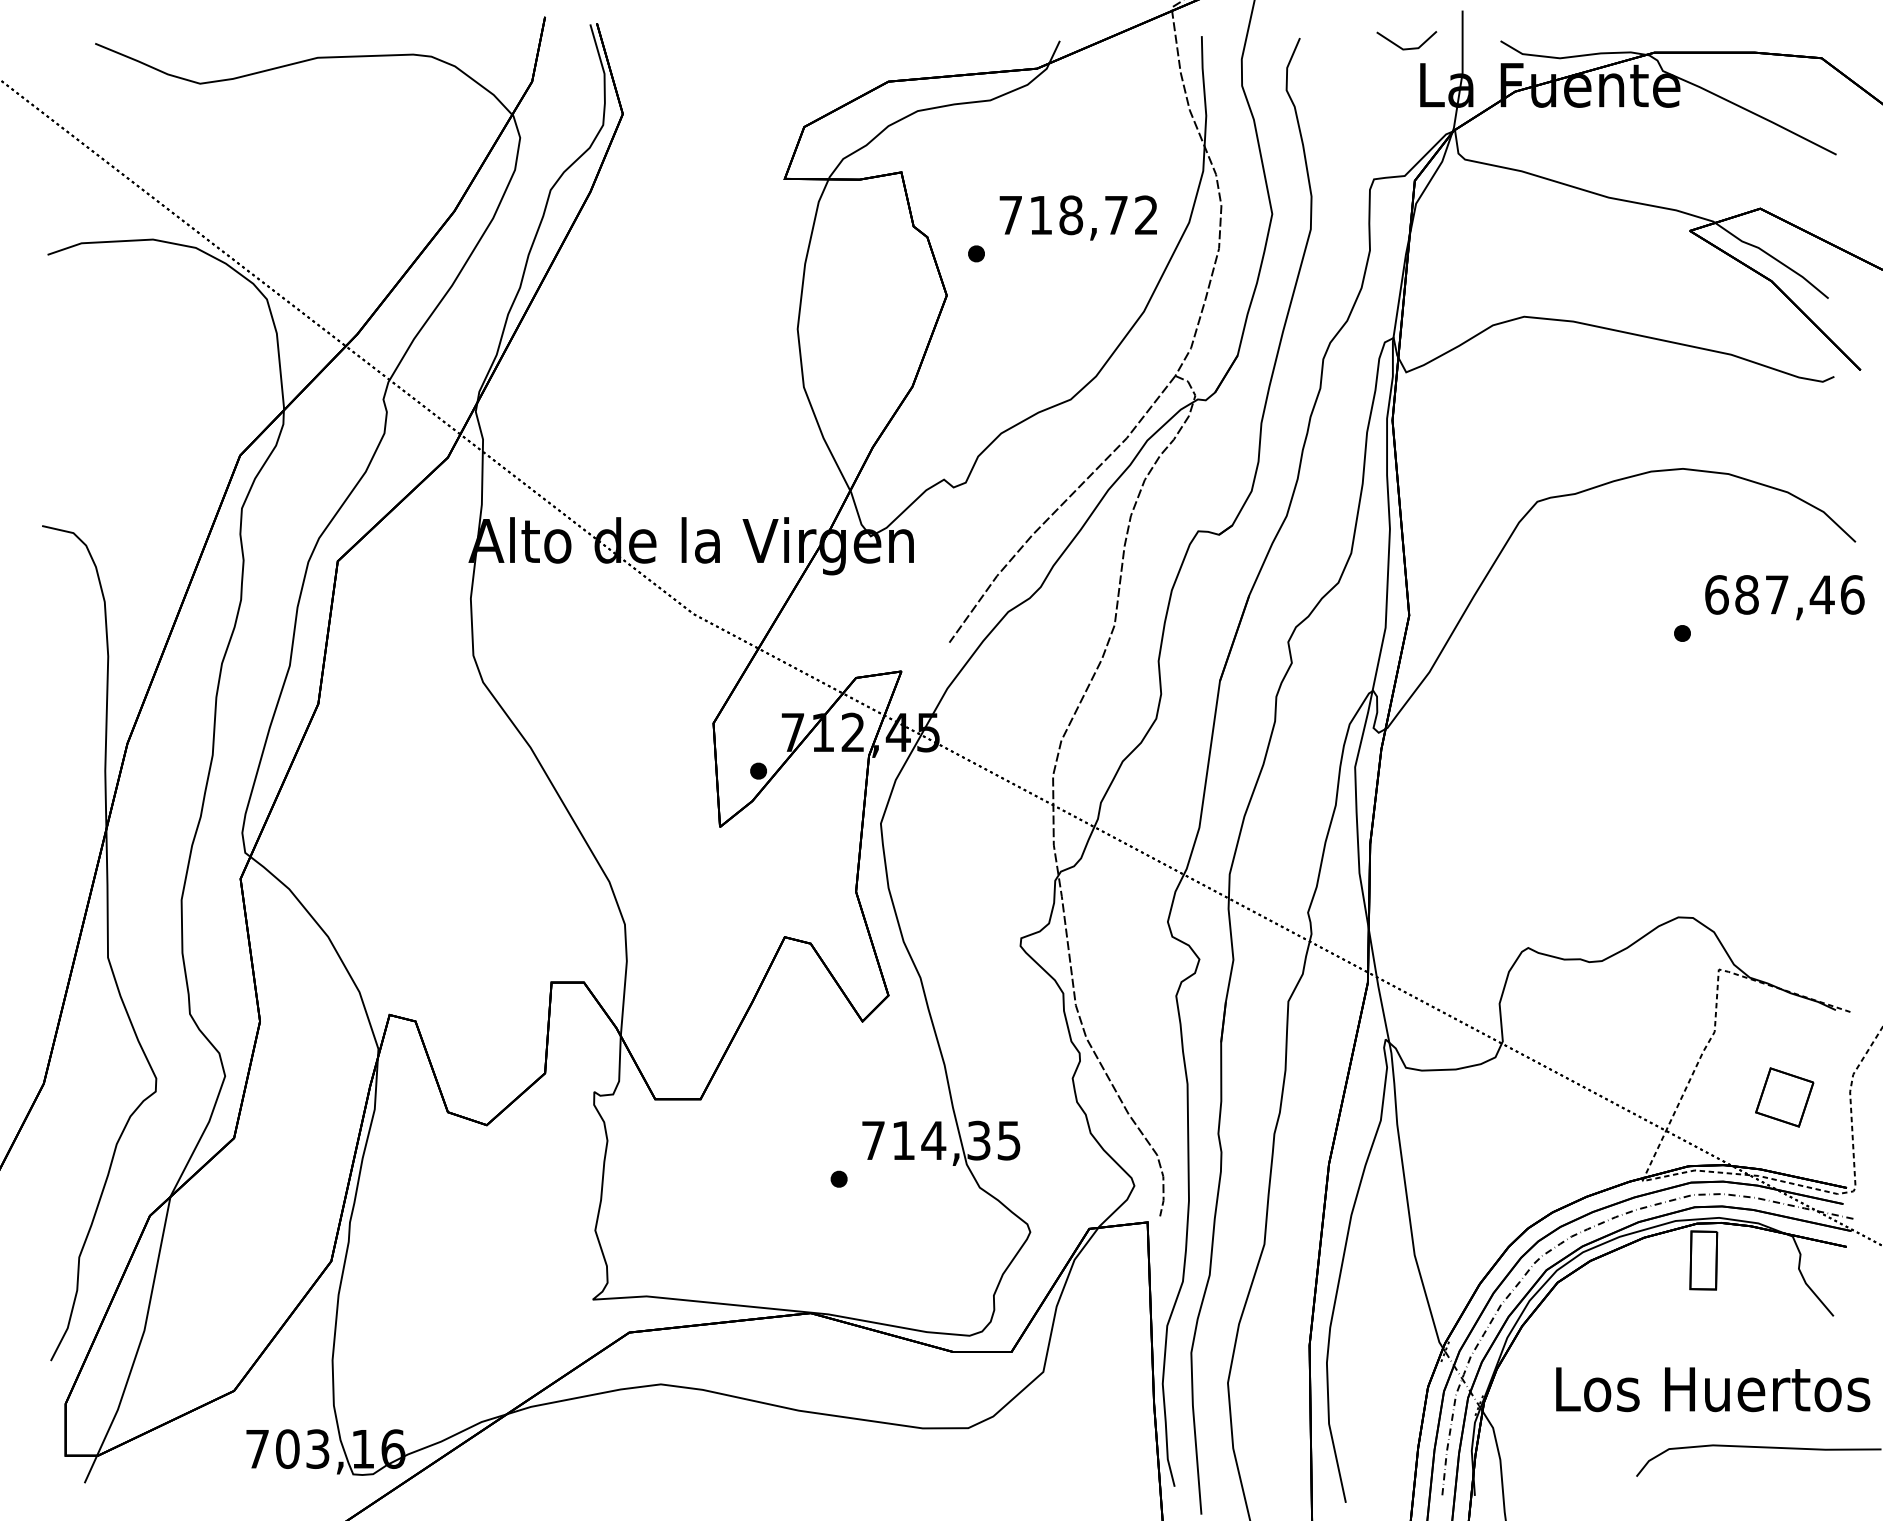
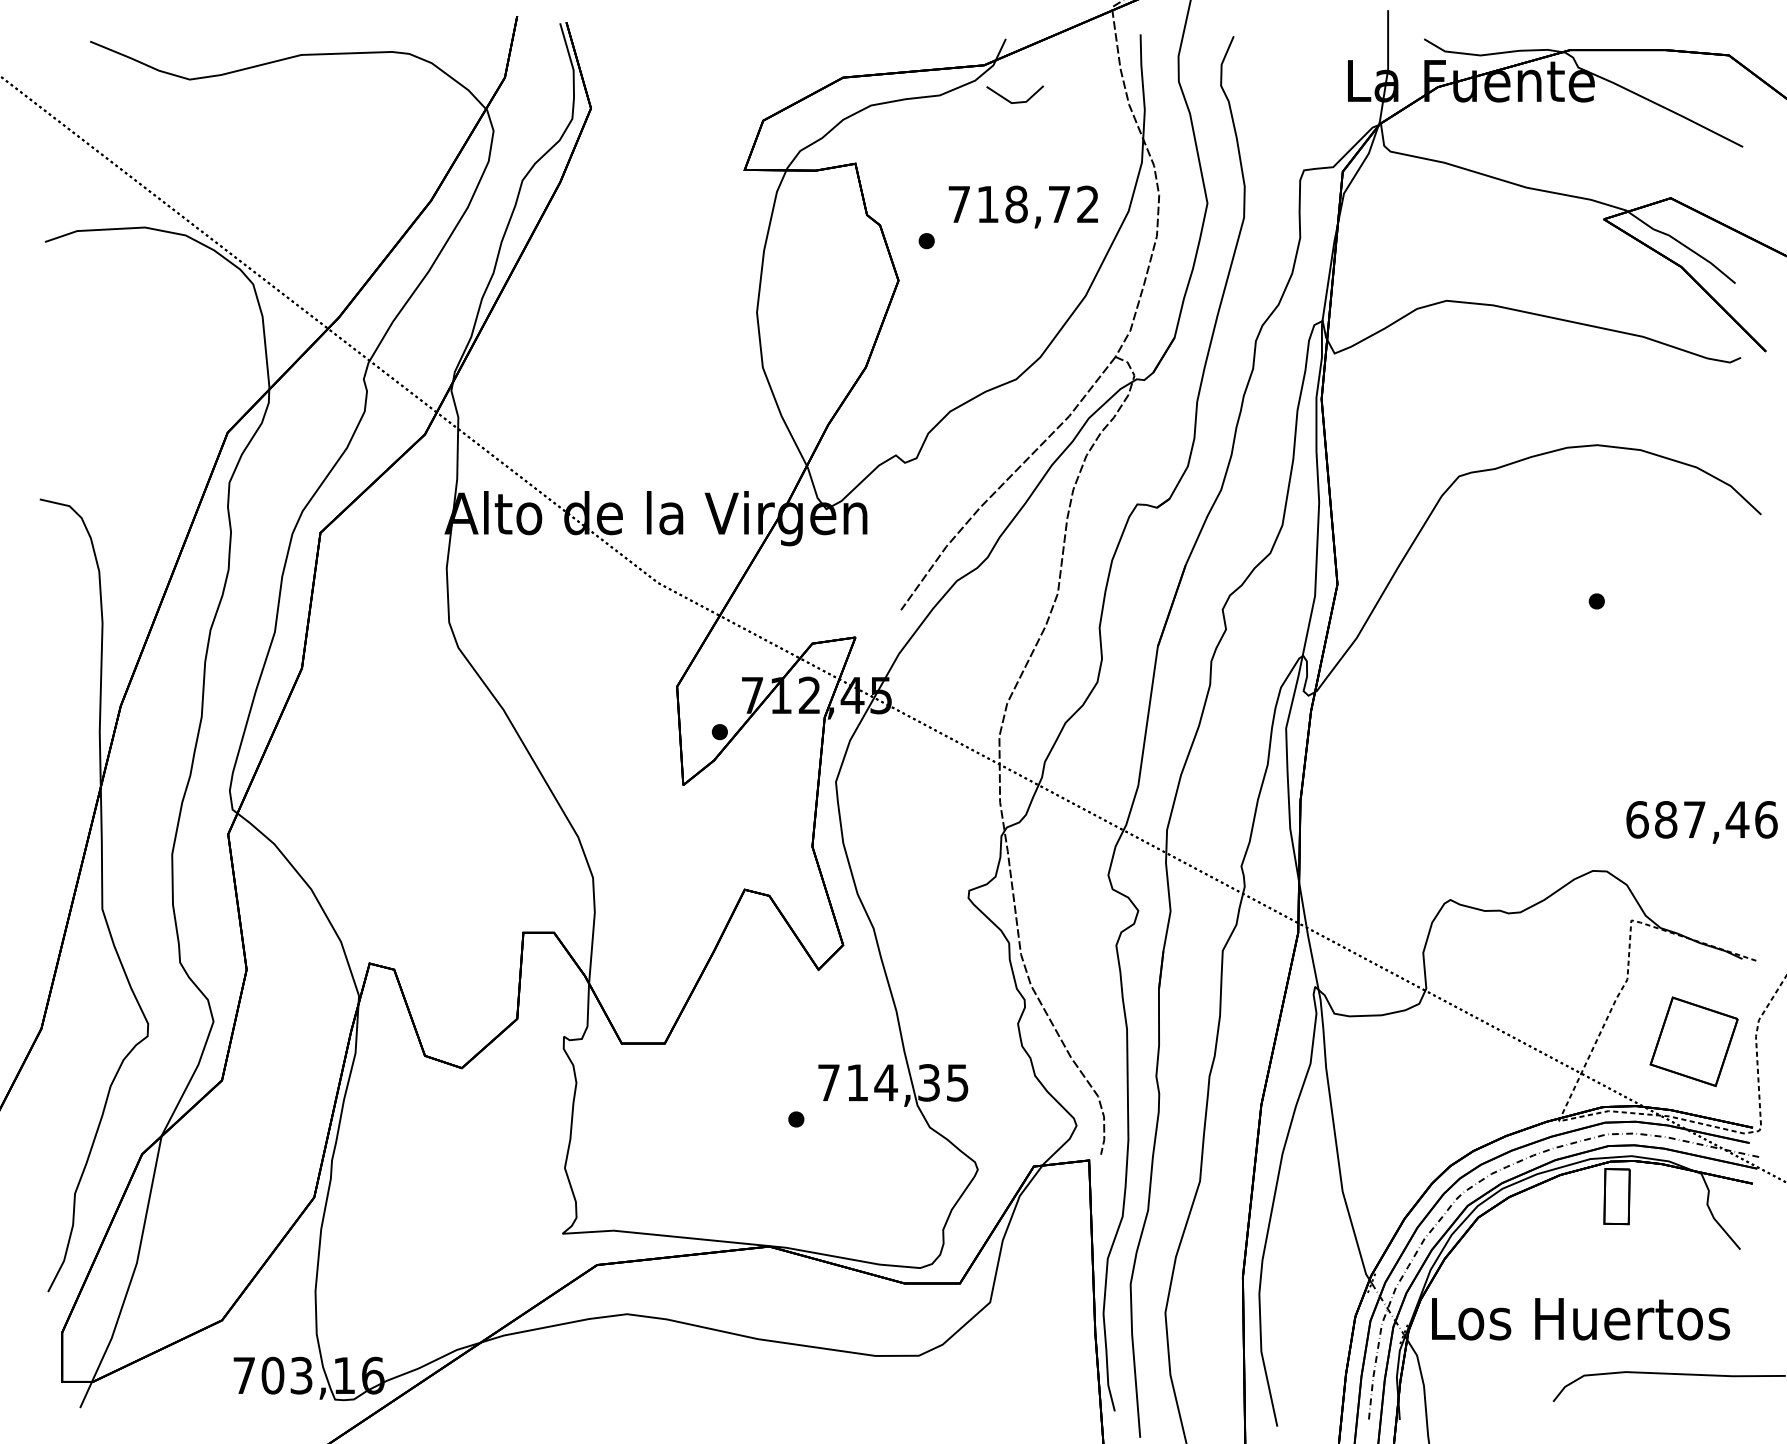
line: (1407, 47) -> (1015, 101), moved
text: (1784, 597) -> (1701, 822), moved
part: (1784, 1097) -> (1693, 1041), size x1.6
text: (1712, 1389) -> (1580, 1319), moved

